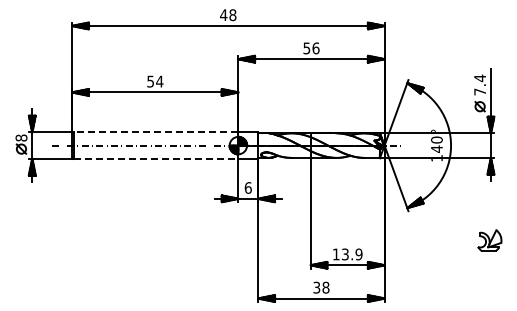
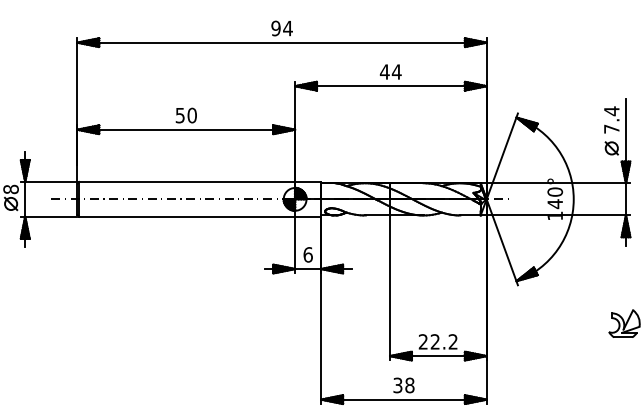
text: (228, 15) -> (282, 28), 48 -> 94
text: (311, 48) -> (390, 72), 56 -> 44
text: (159, 81) -> (191, 115), 54 -> 50
line: (155, 132) -> (186, 182), dashed -> solid
line: (156, 158) -> (187, 216), dashed -> solid
text: (347, 254) -> (438, 341), 13.9 -> 22.2

